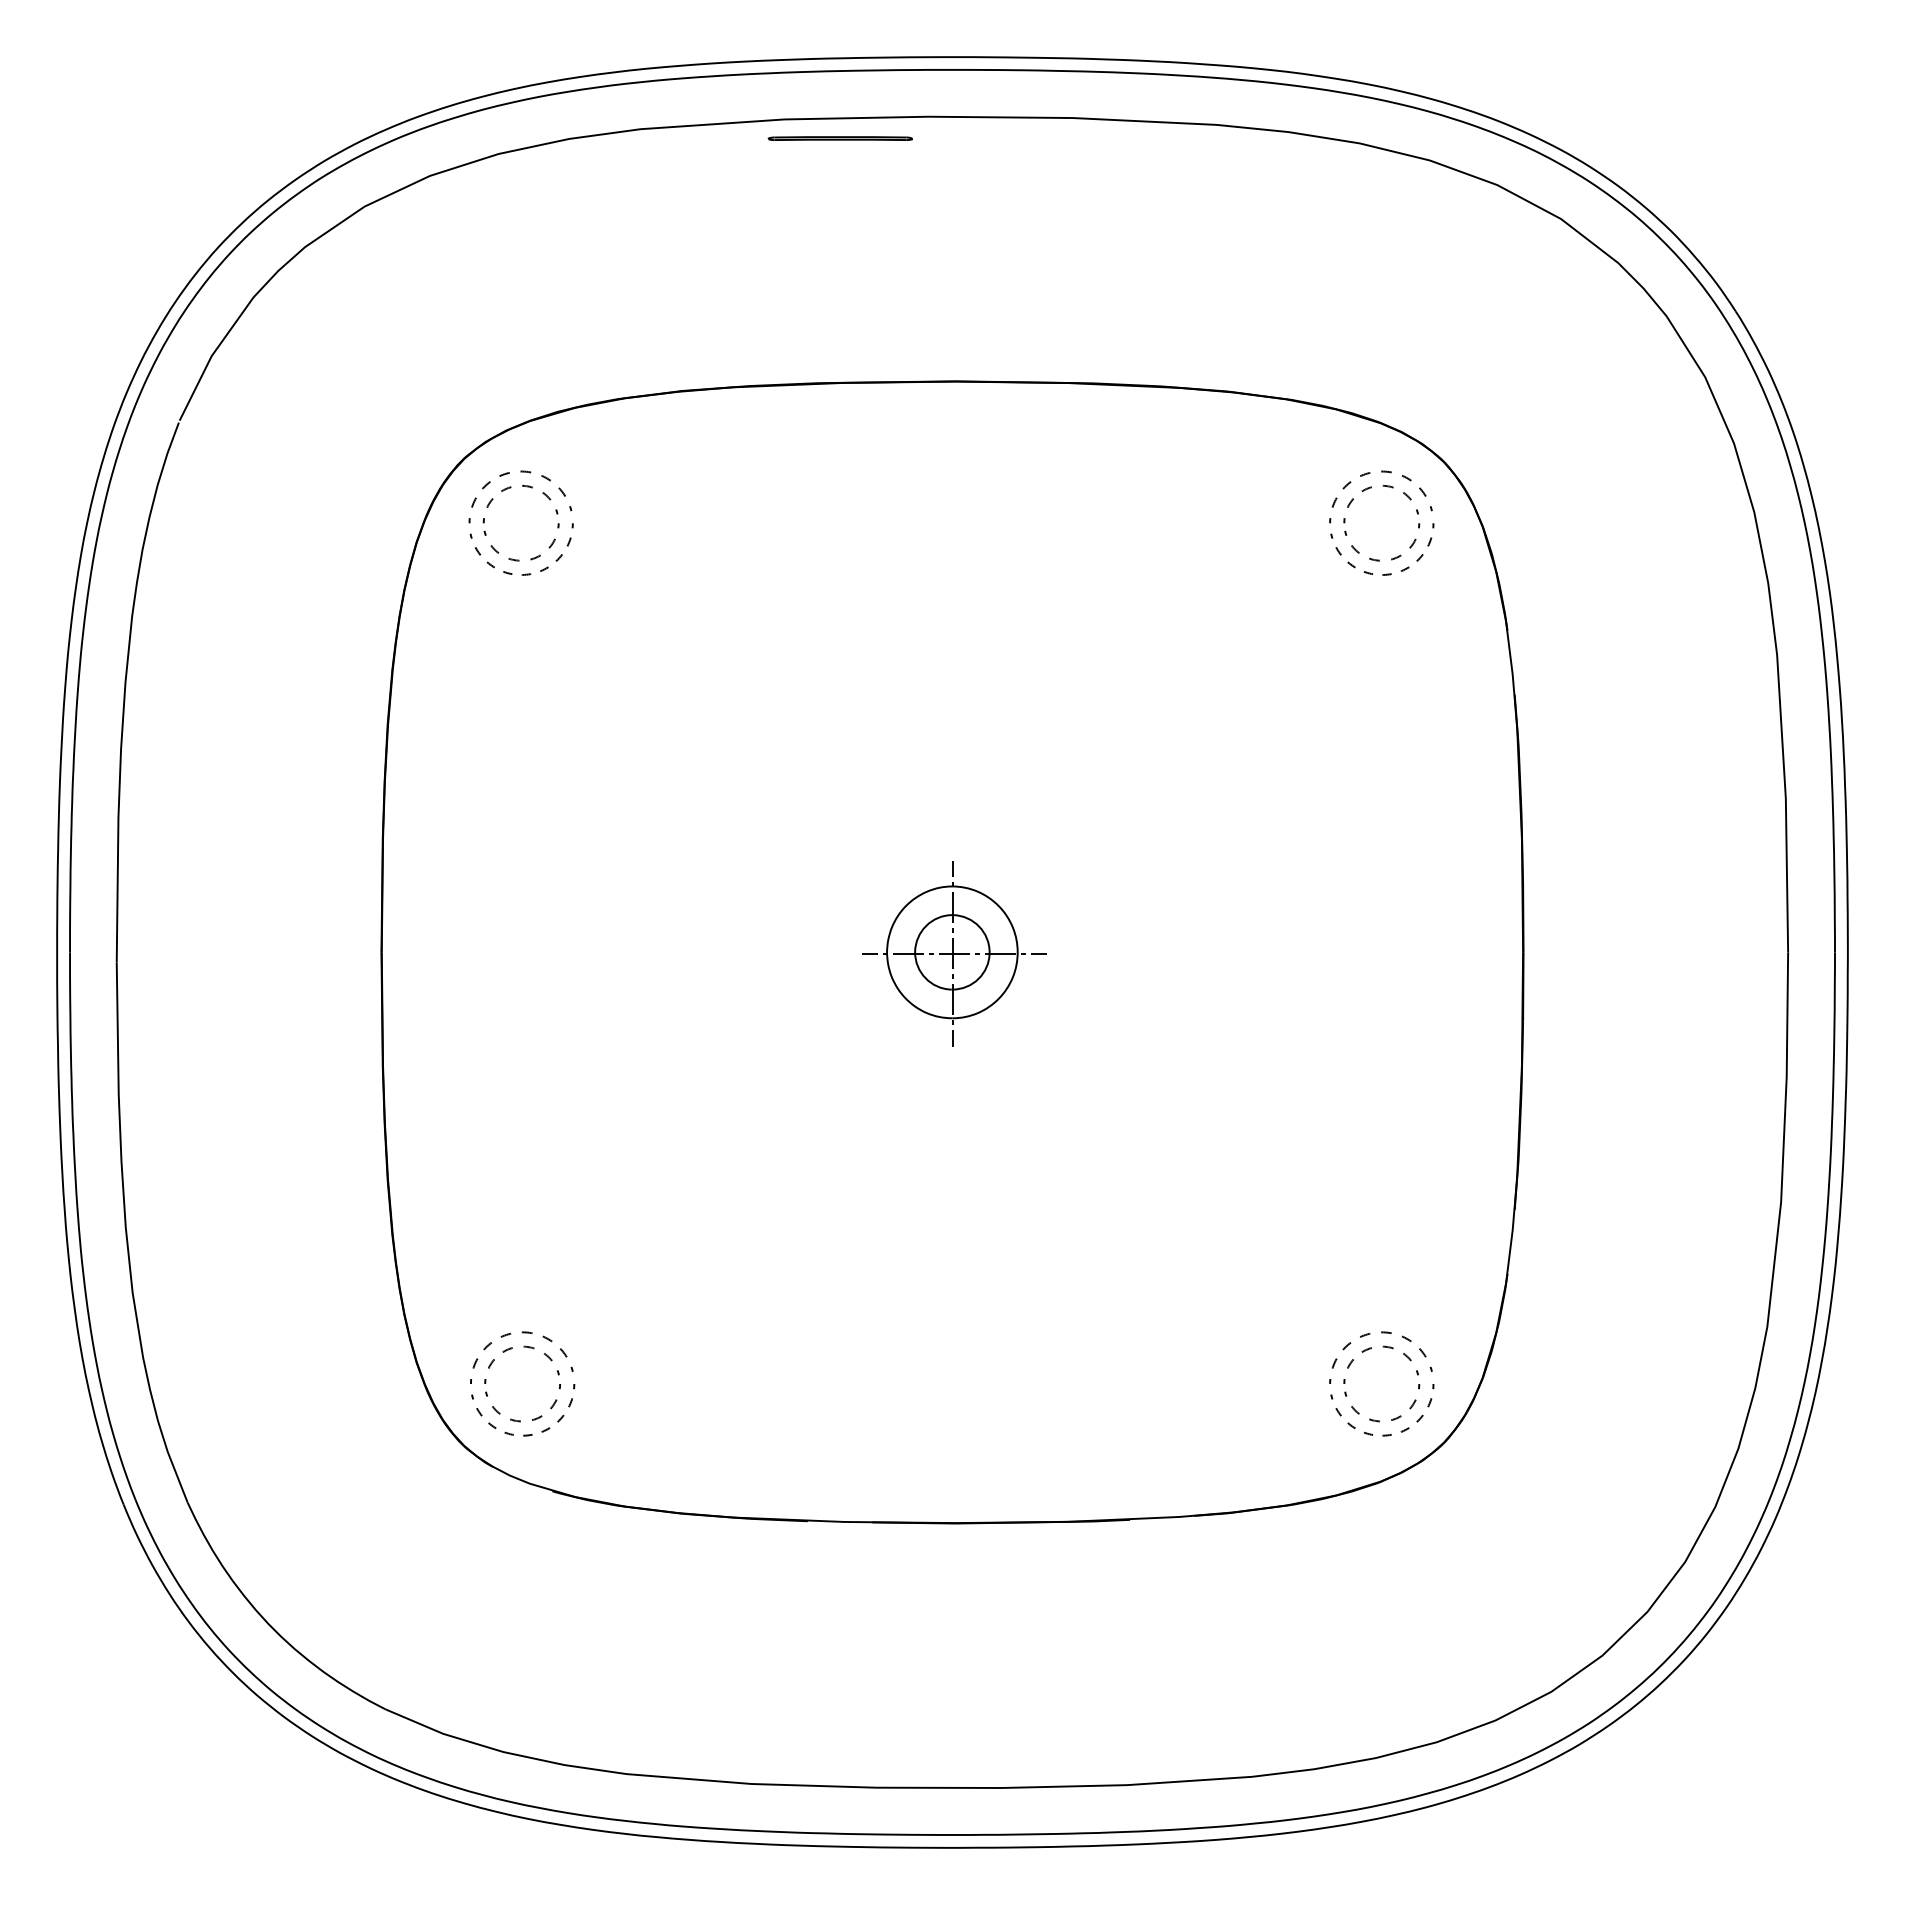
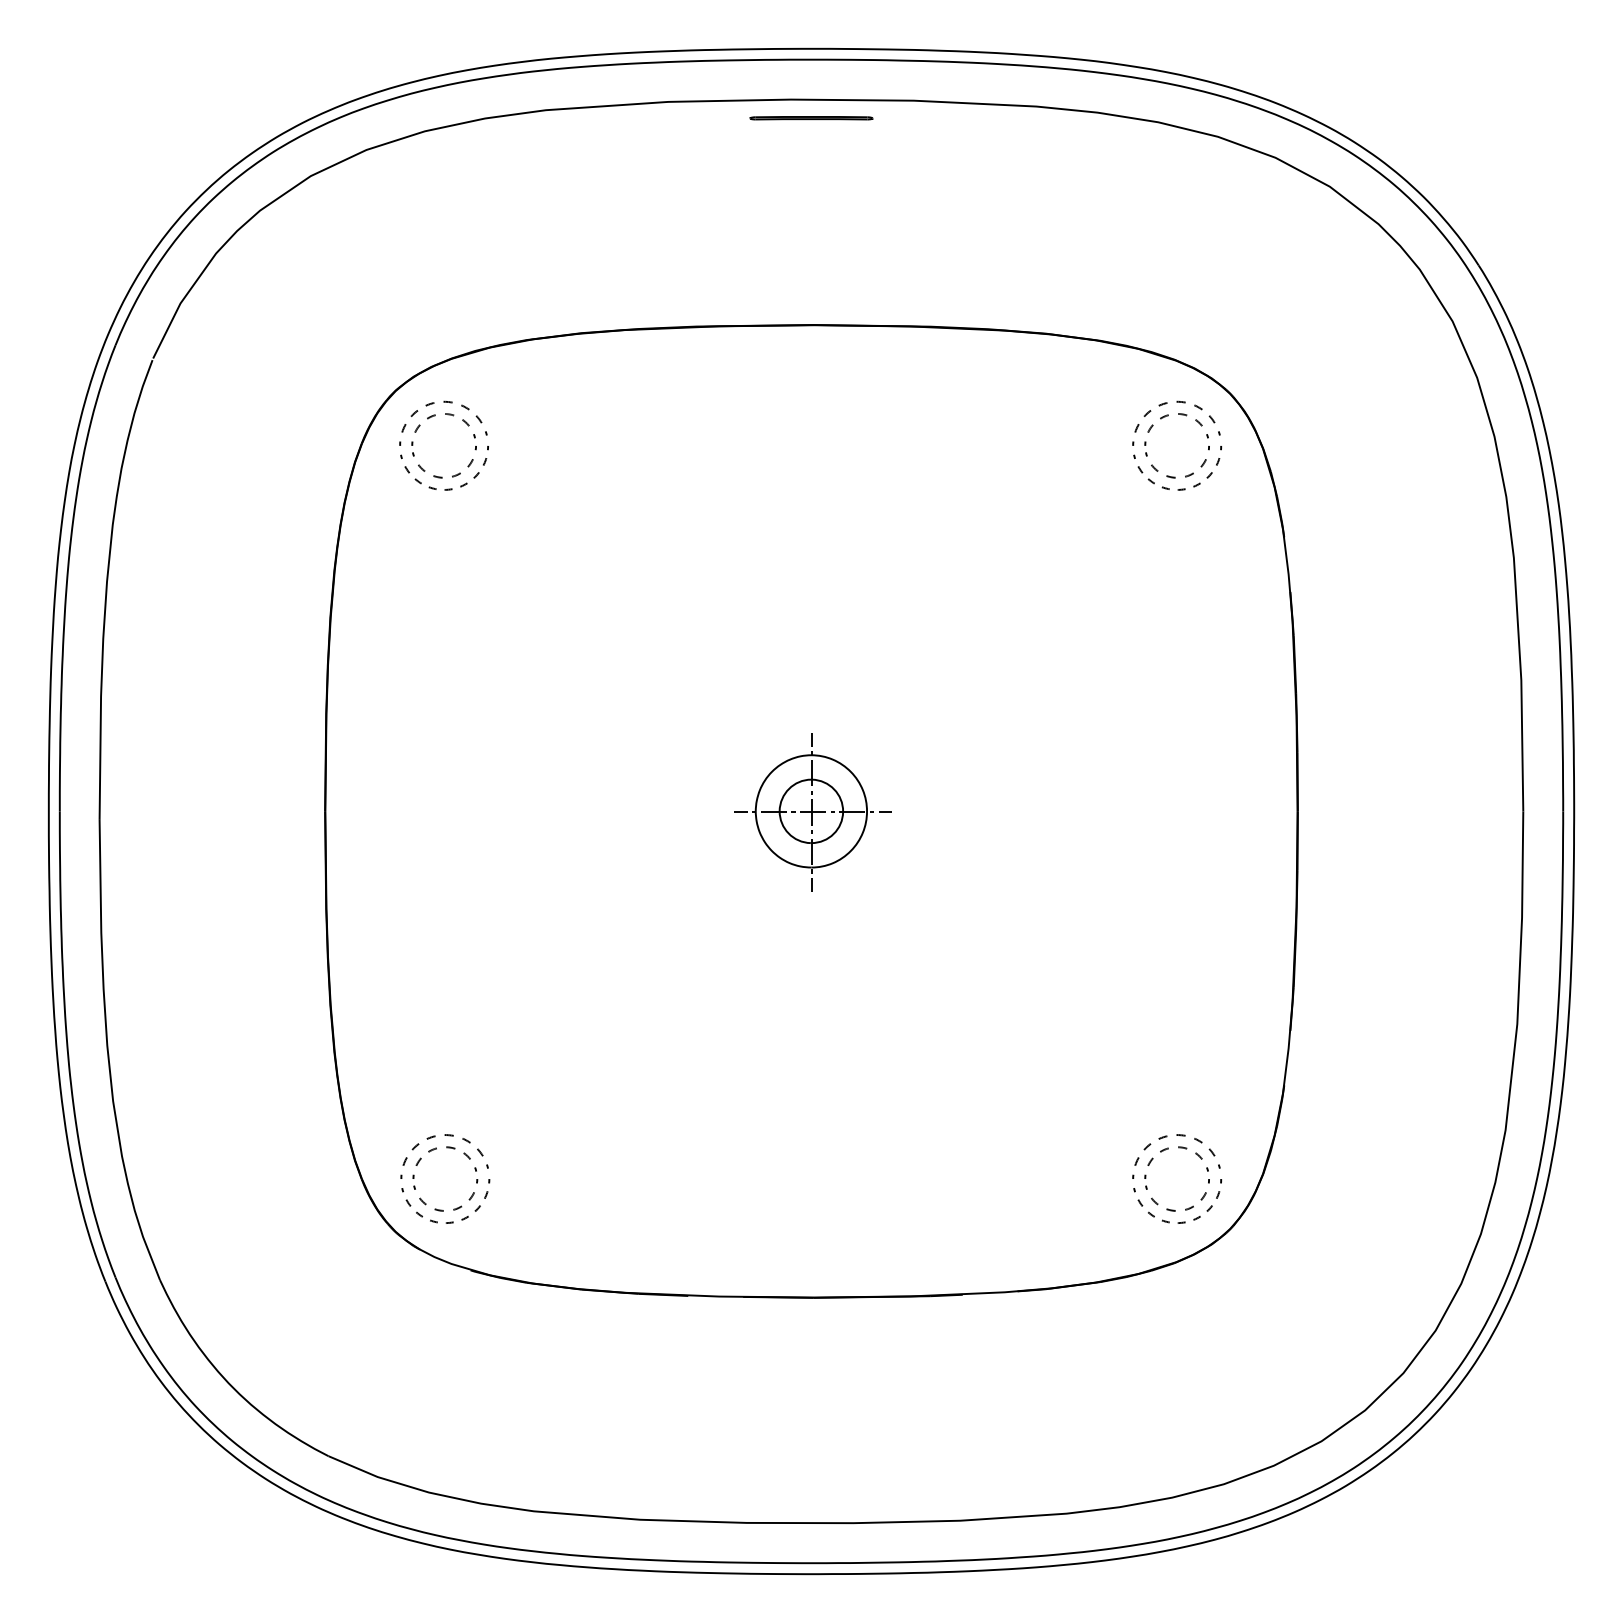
line: (839, 138) -> (810, 118), moved

